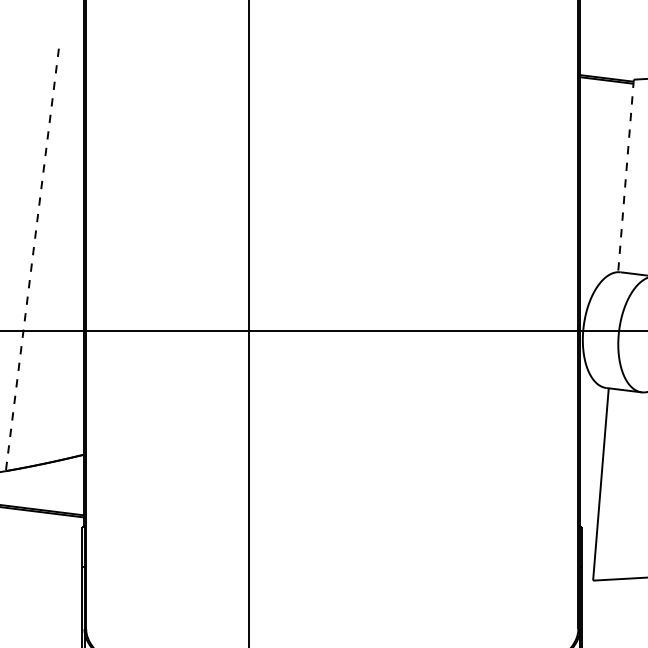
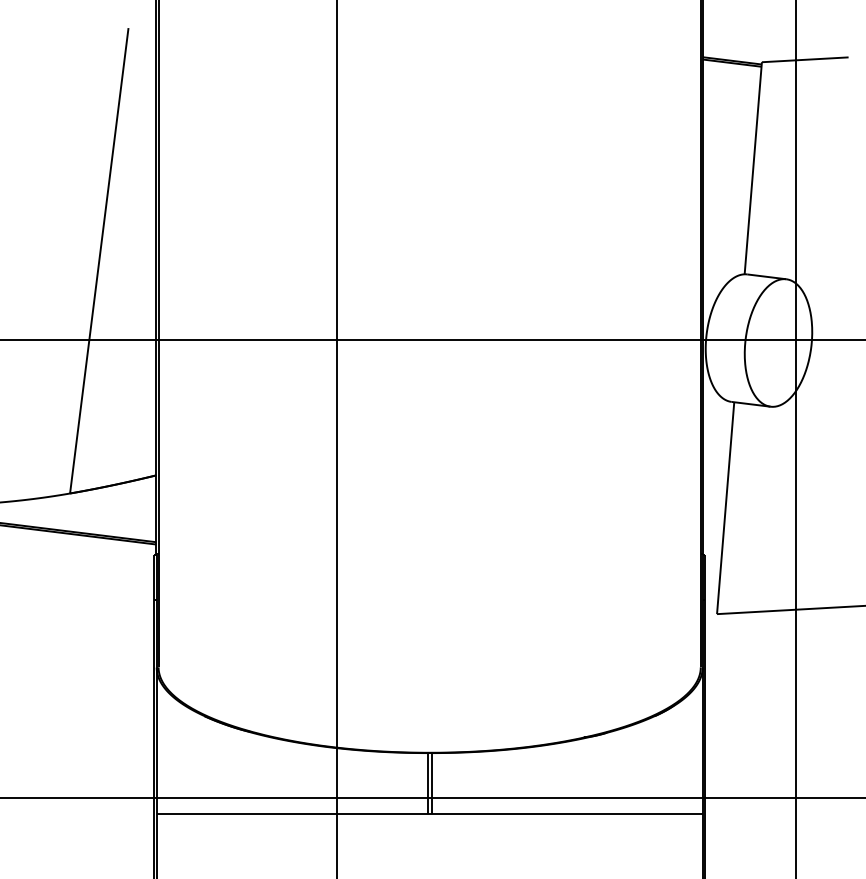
line: (626, 176) -> (753, 168), dashed -> solid
line: (32, 259) -> (99, 260), dashed -> solid

